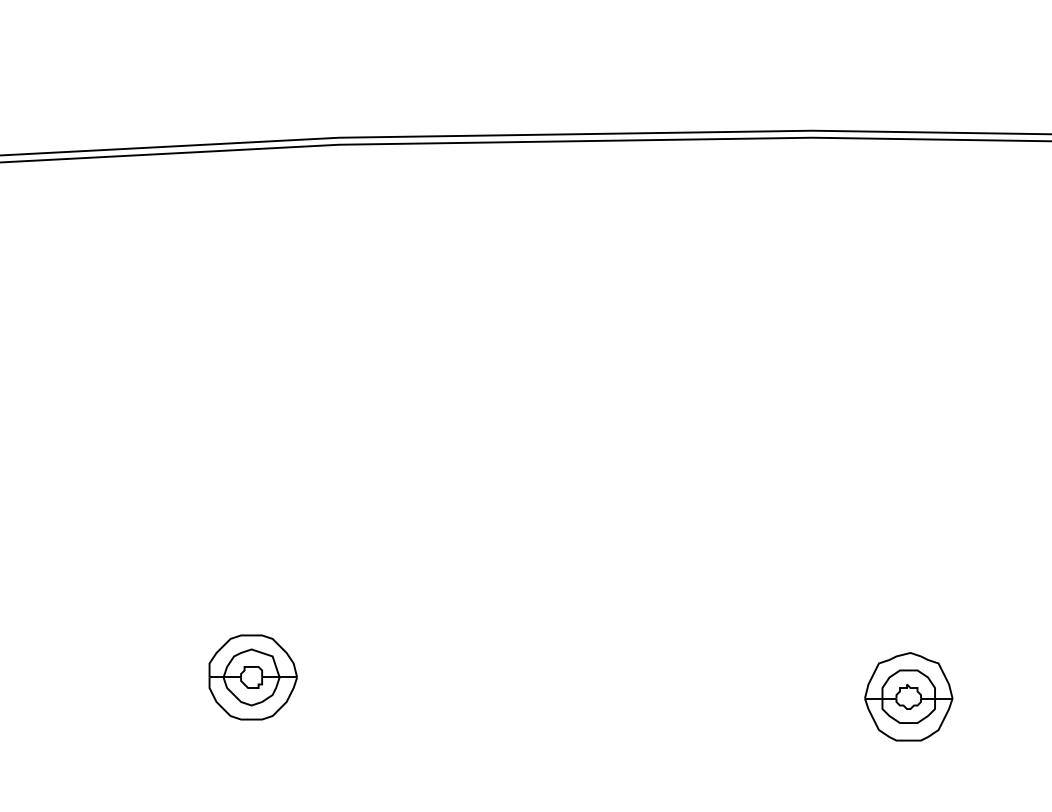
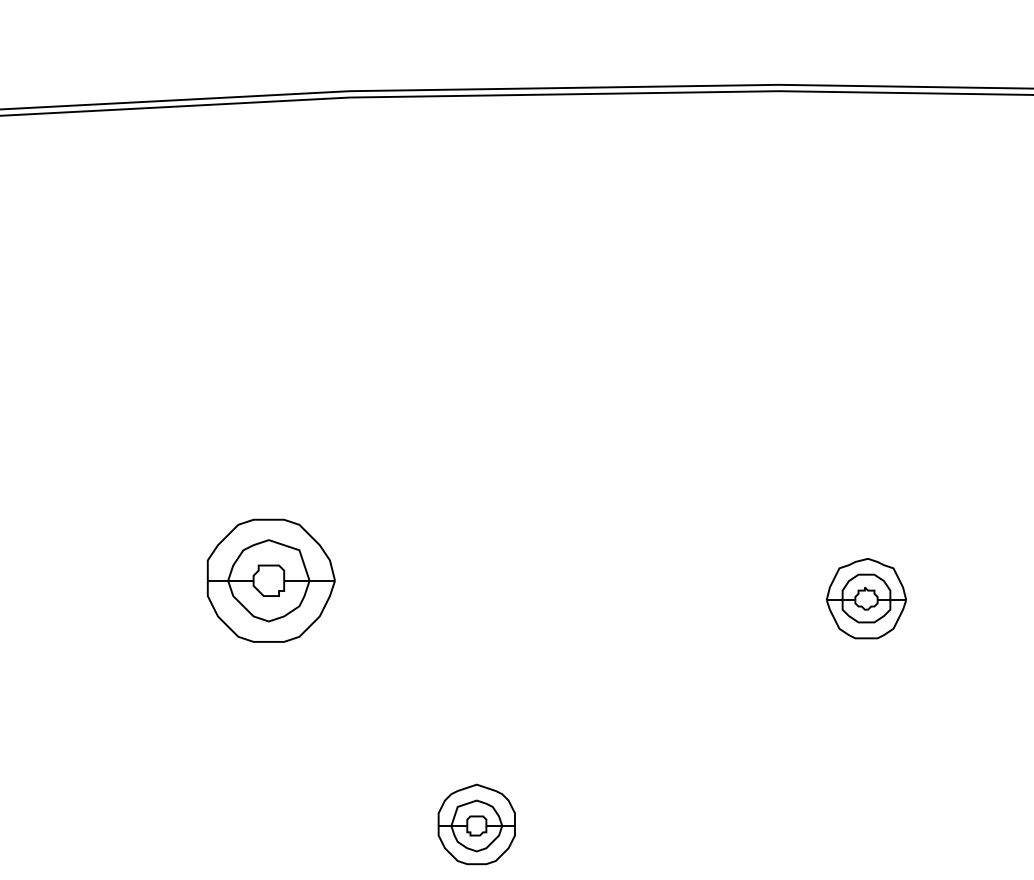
part: (253, 677) -> (271, 581), size x1.6

